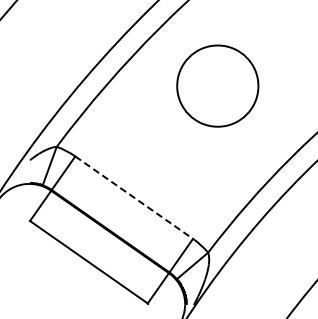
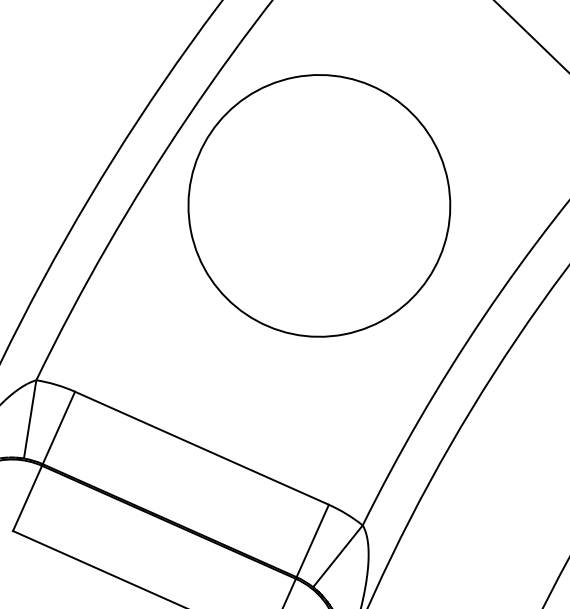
part: (217, 85) -> (318, 204), size x1.67
line: (134, 197) -> (202, 447), dashed -> solid

